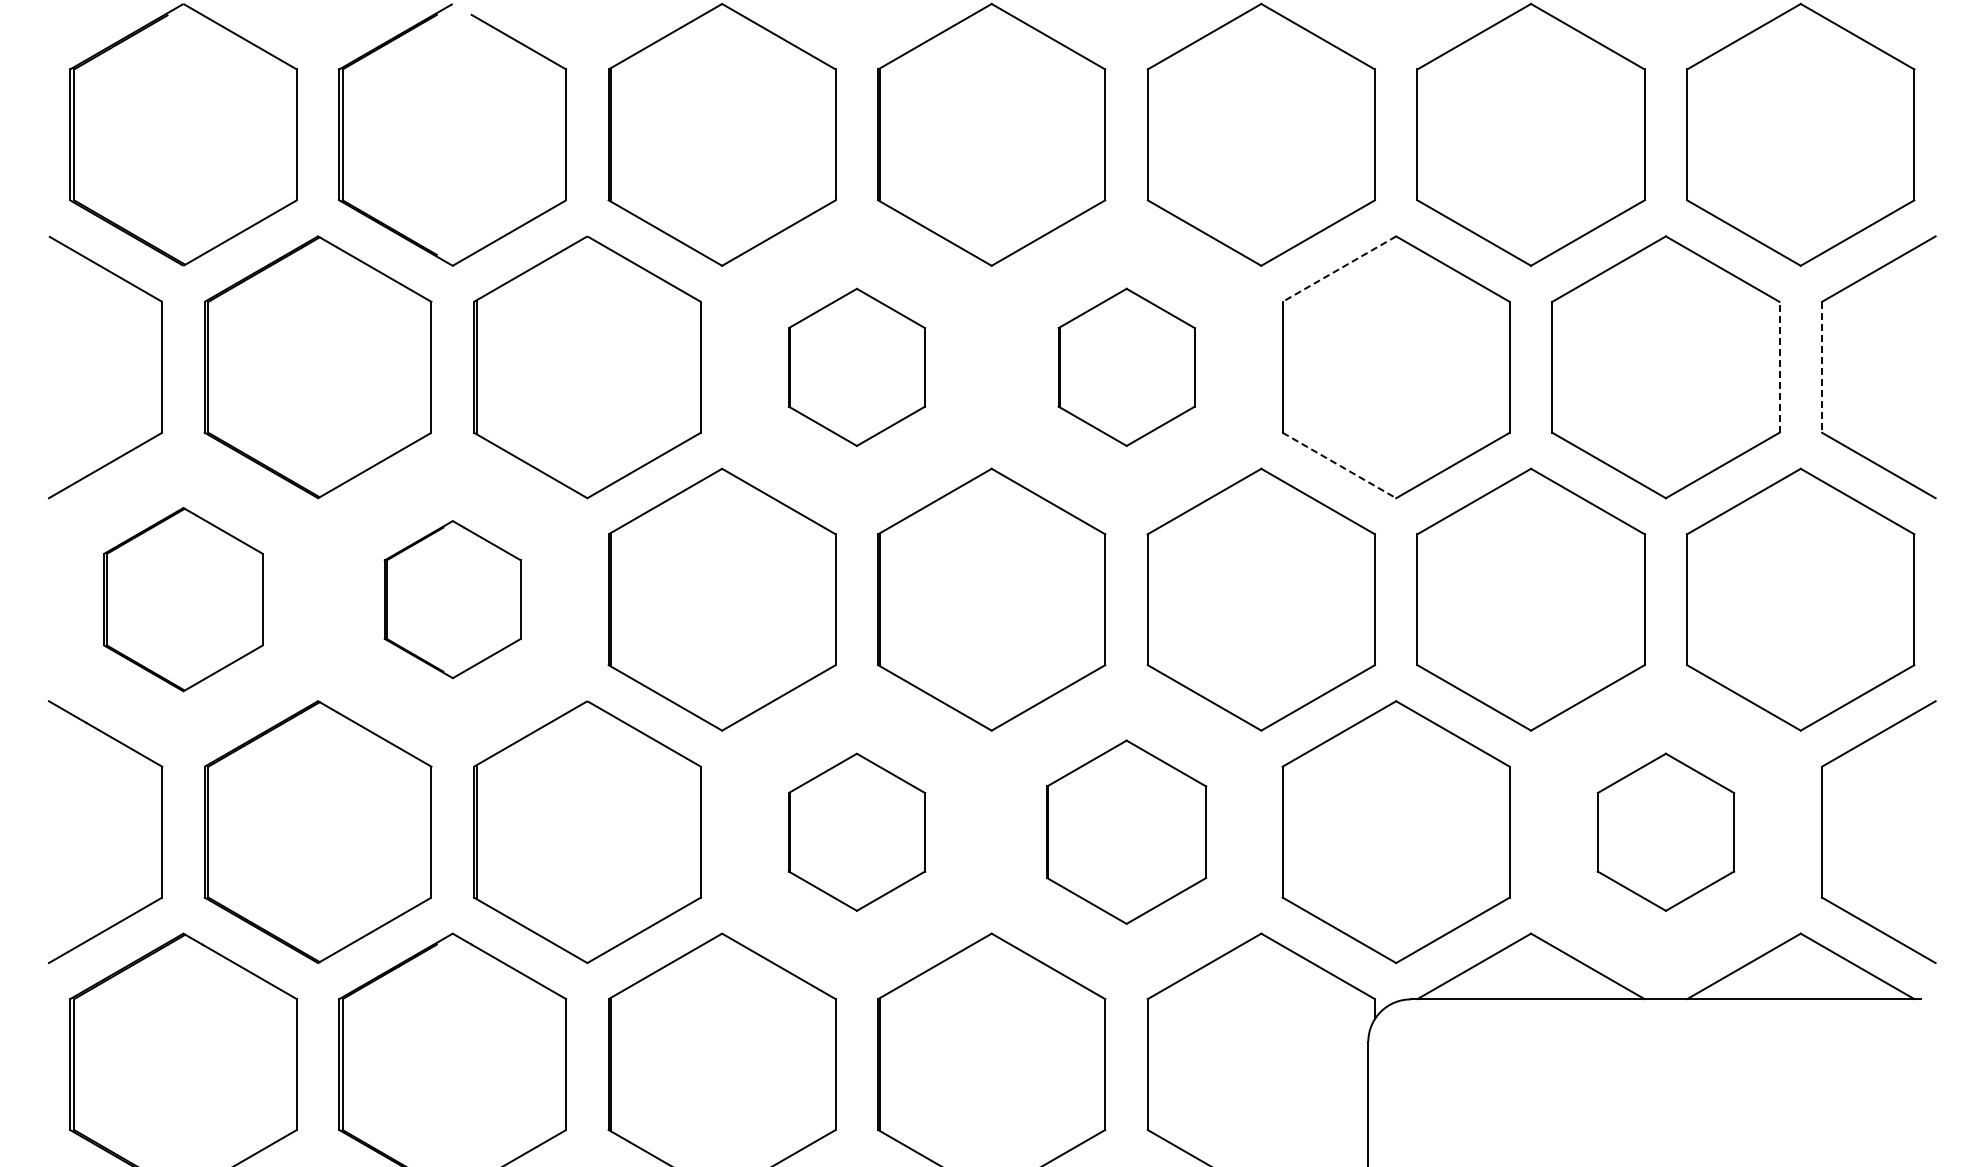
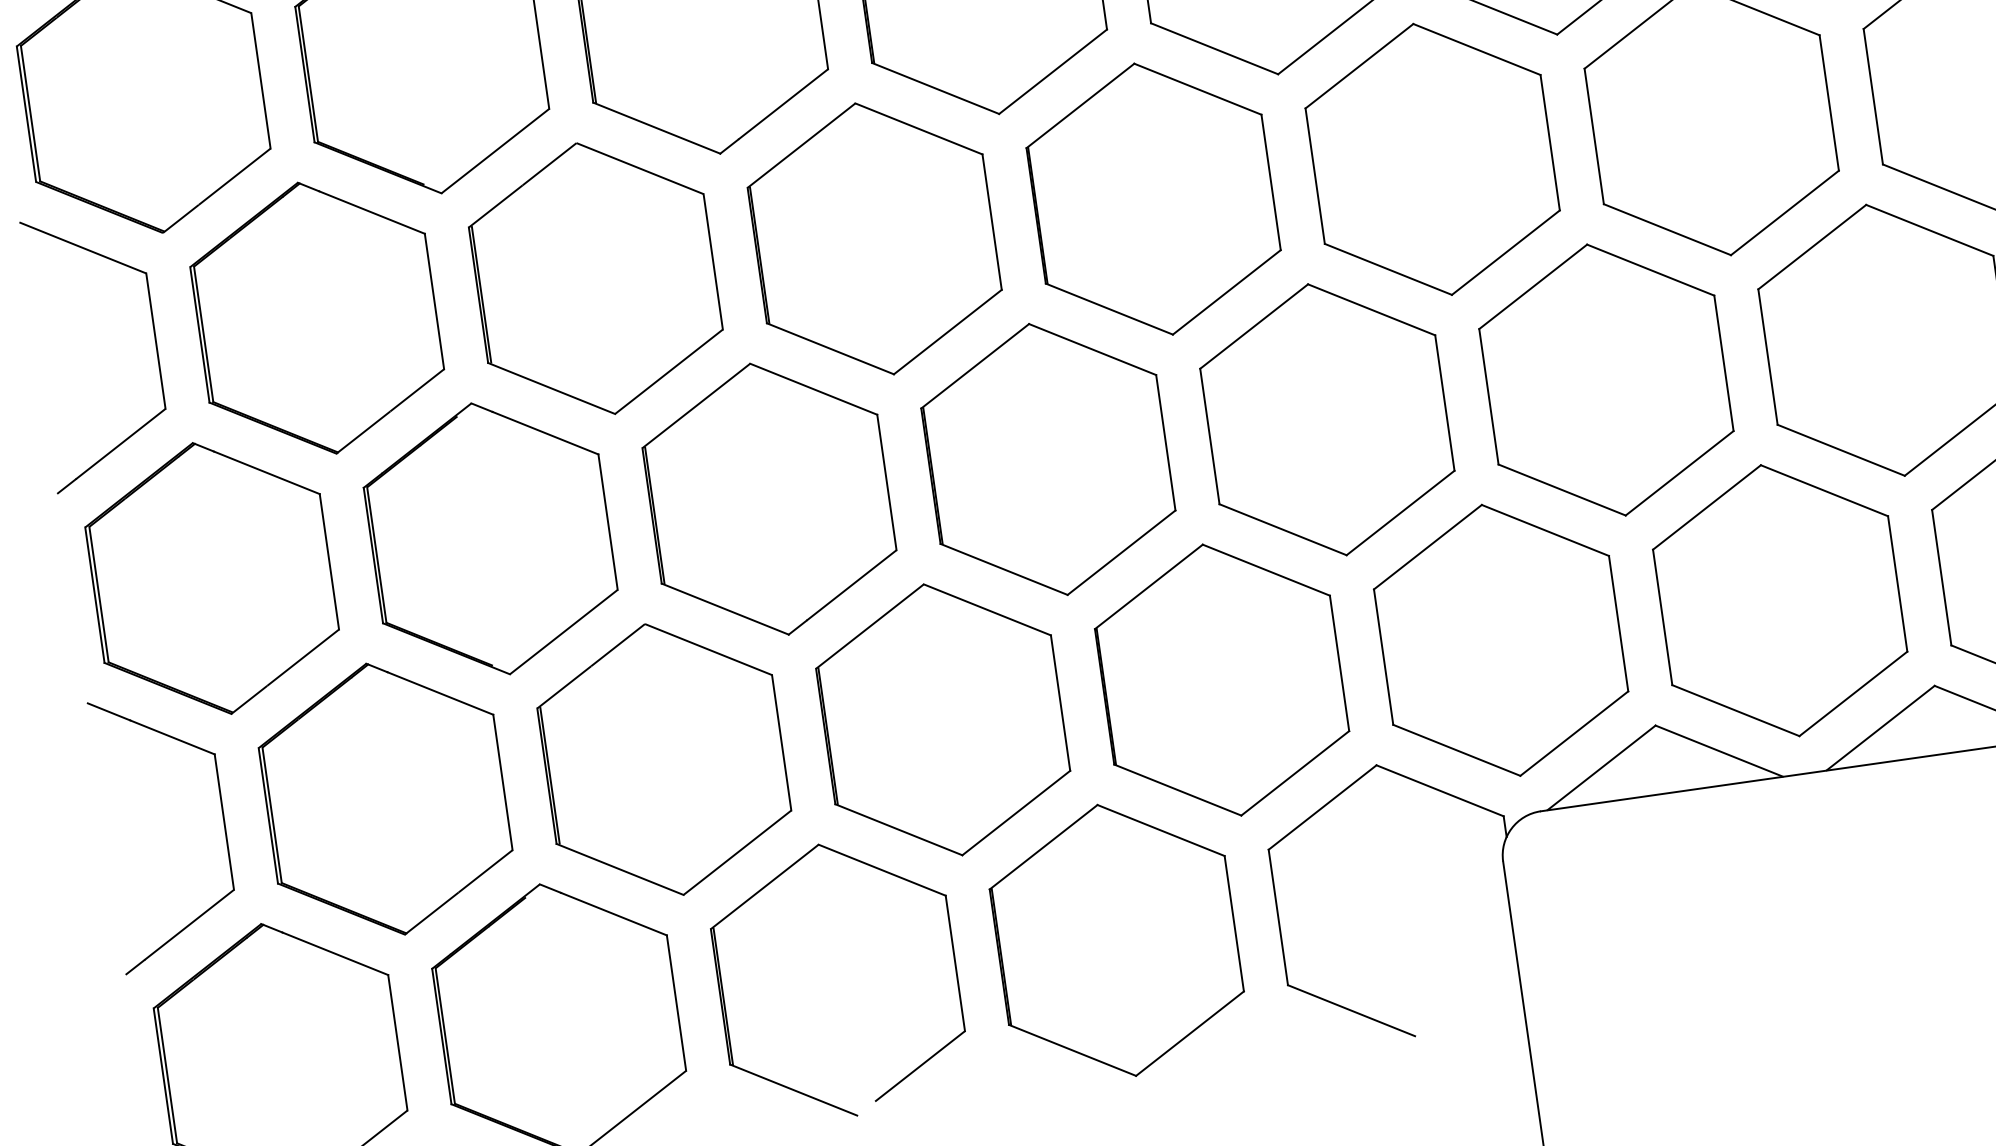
line: (1339, 269) -> (1359, 66), dashed -> solid
line: (1779, 366) -> (1829, 102), dashed -> solid
part: (856, 367) -> (874, 239), size x1.67
part: (1126, 367) -> (1153, 199), size x1.67
line: (1822, 367) -> (1873, 96), dashed -> solid
line: (1339, 465) -> (1388, 269), dashed -> solid
part: (183, 599) -> (212, 578), size x1.43
part: (452, 599) -> (490, 538), size x1.67
part: (856, 832) -> (942, 720), size x1.67
part: (1126, 832) -> (1222, 680), size x1.43
part: (1665, 832) -> (1779, 601), size x1.67

